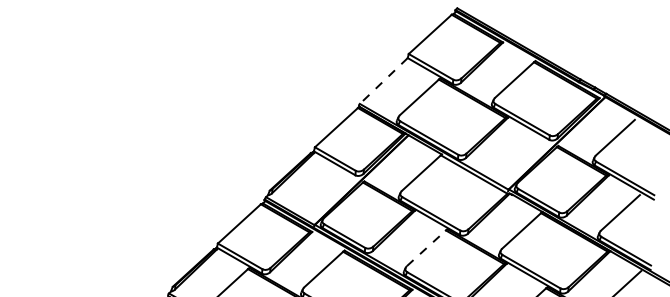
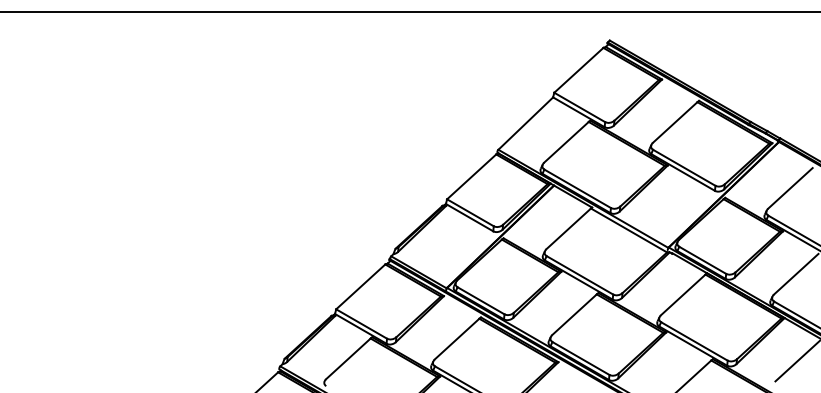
line: (383, 80) -> (525, 123), dashed -> solid
line: (426, 248) -> (574, 314), dashed -> solid

